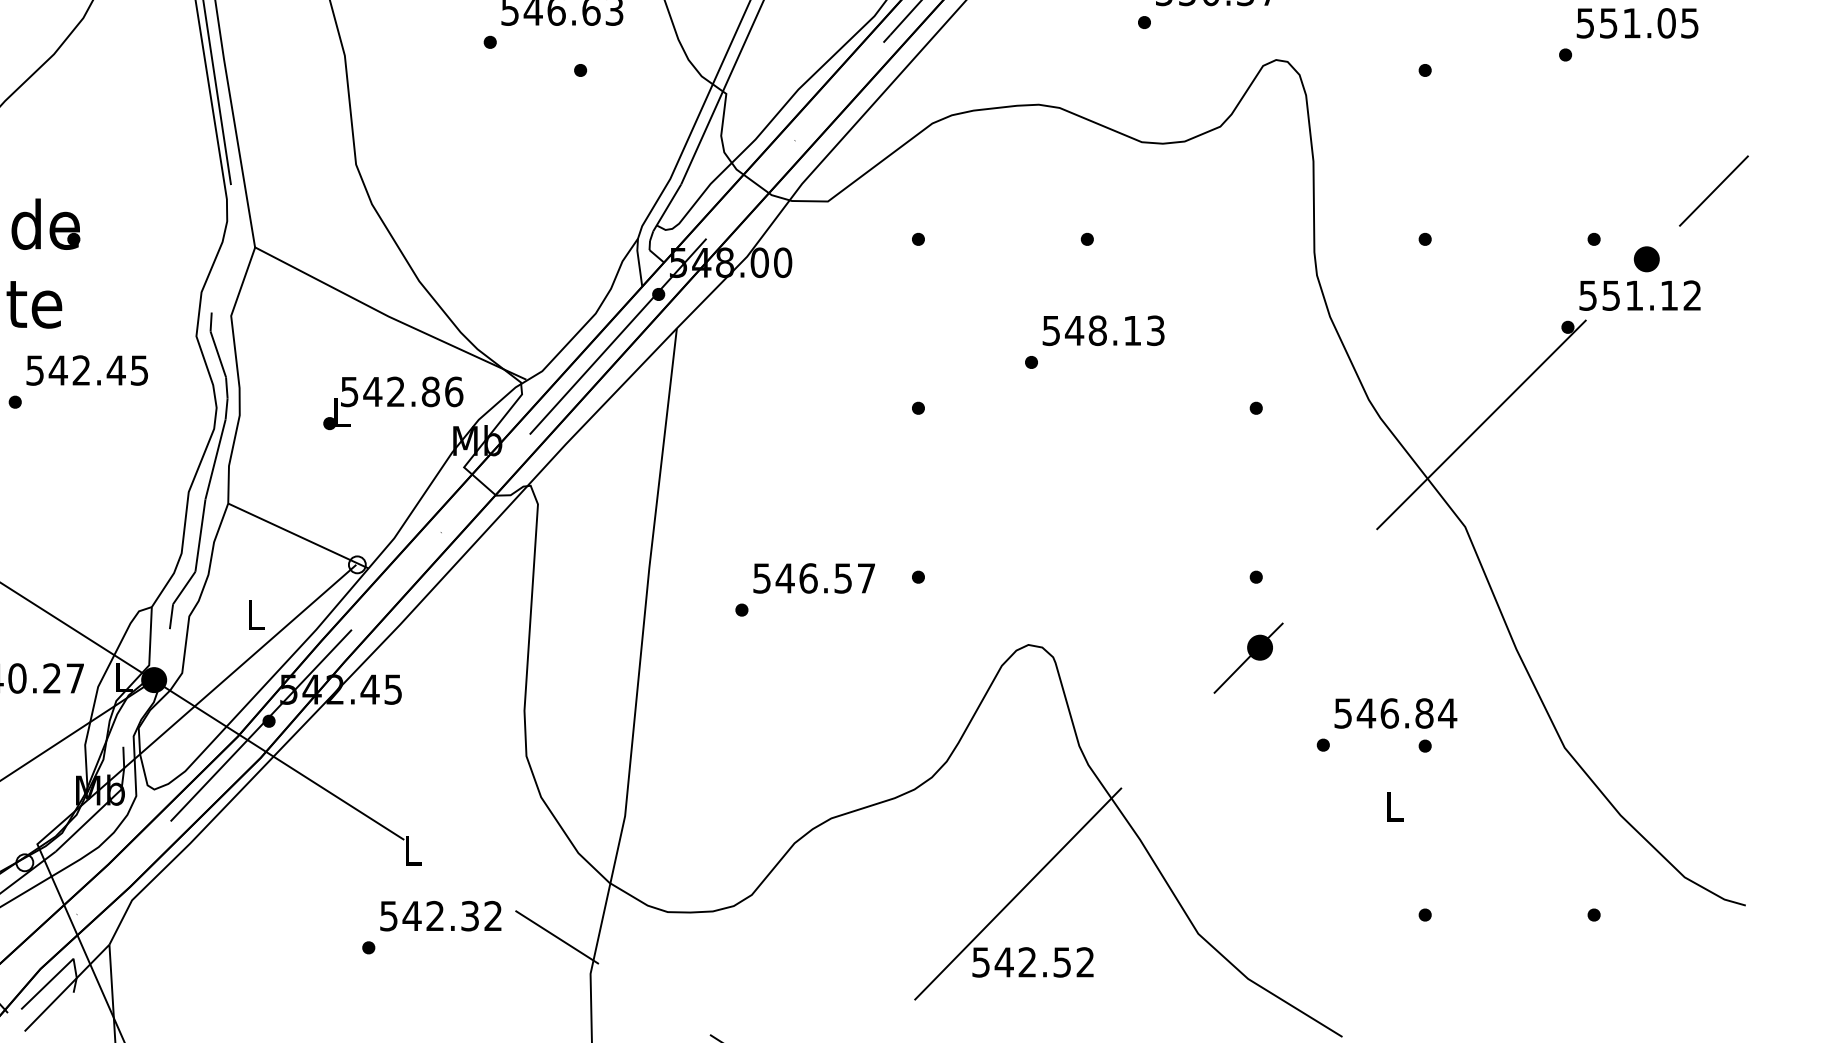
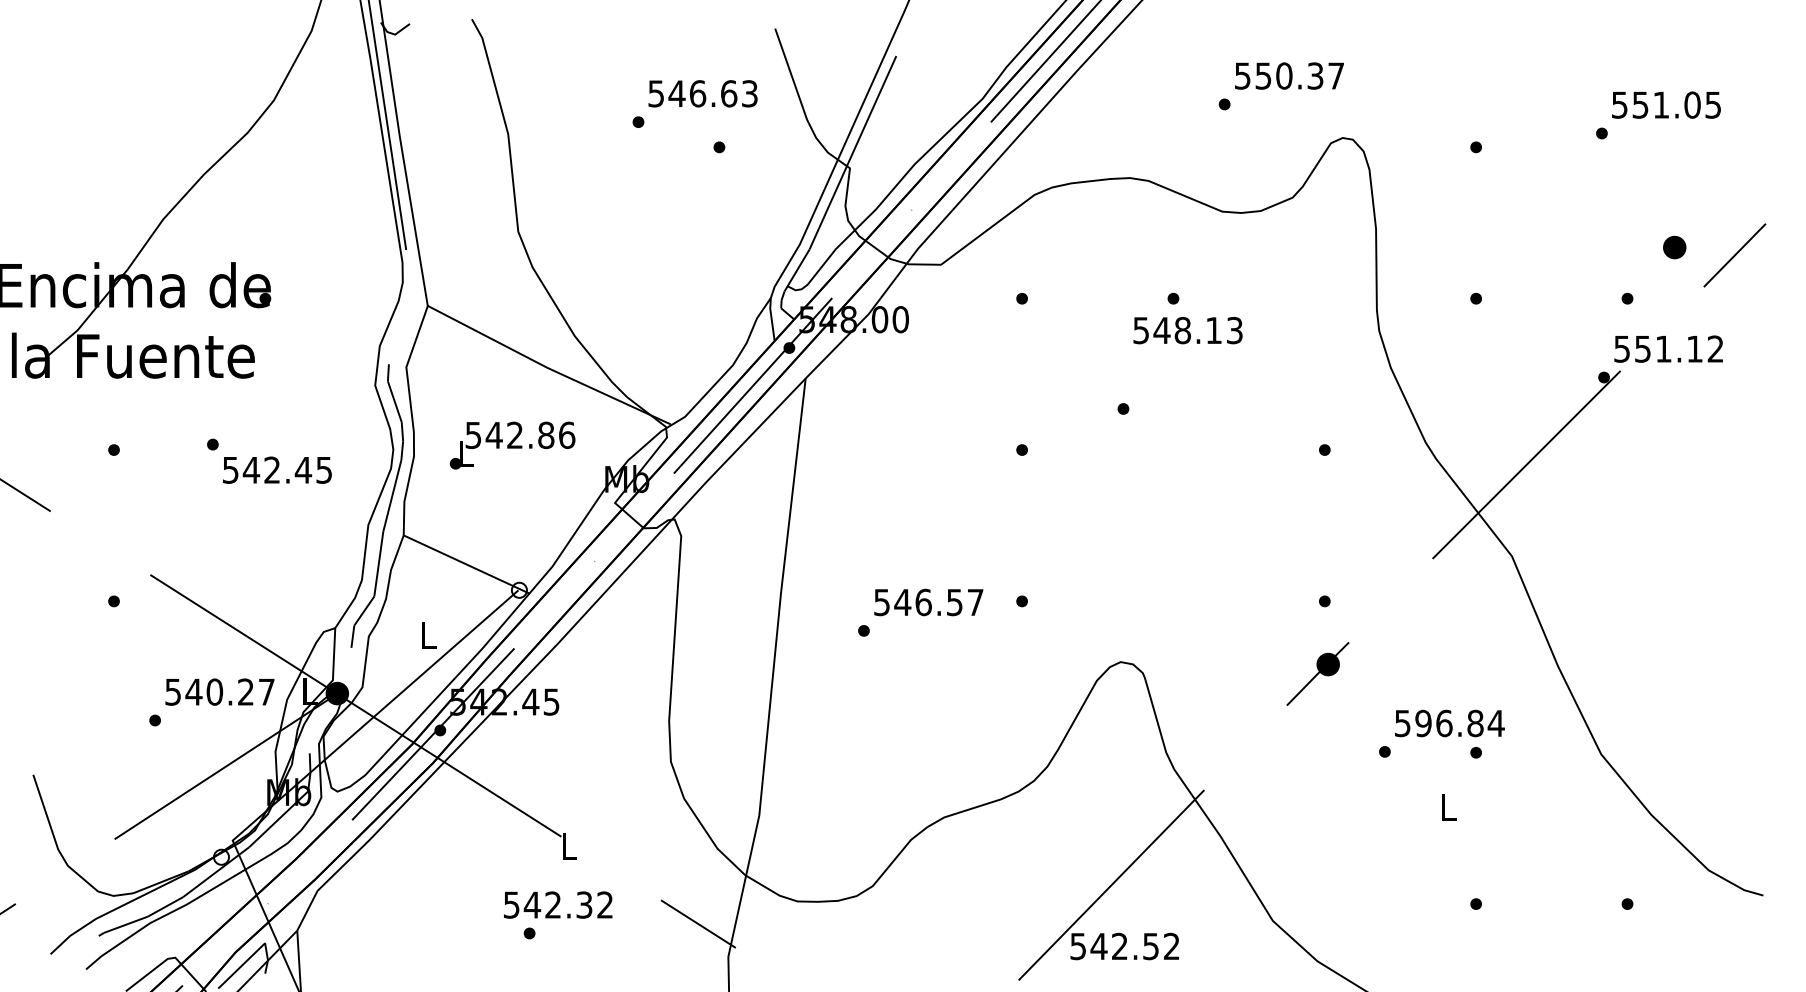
part: (1646, 259) -> (1674, 247), moved
text: (1103, 330) -> (1187, 330), moved
text: (87, 369) -> (277, 469), moved
text: (393, 403) -> (512, 445), moved
text: (1366, 713) -> (1423, 723), 546.84 -> 596.84
text: (441, 915) -> (558, 904), moved

